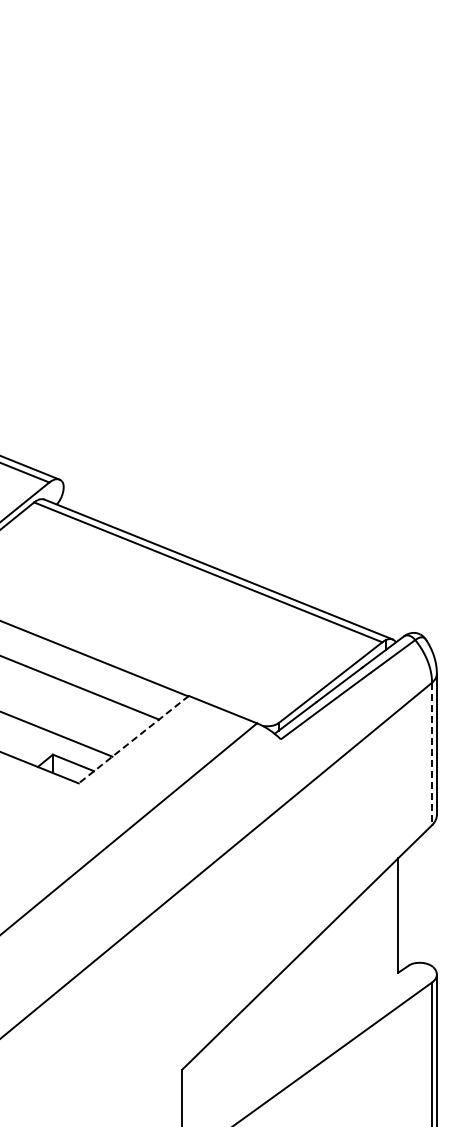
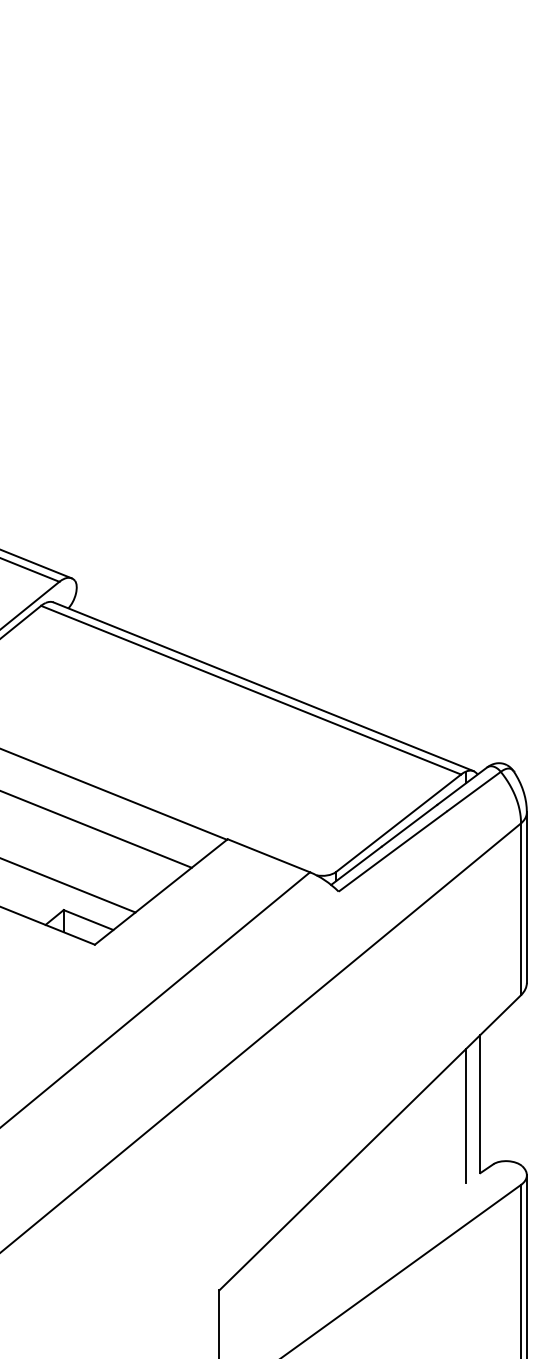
line: (133, 739) -> (160, 891), dashed -> solid
line: (432, 754) -> (521, 909), dashed -> solid
line: (386, 925) -> (466, 1116), added

